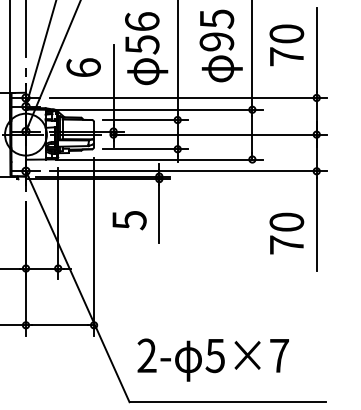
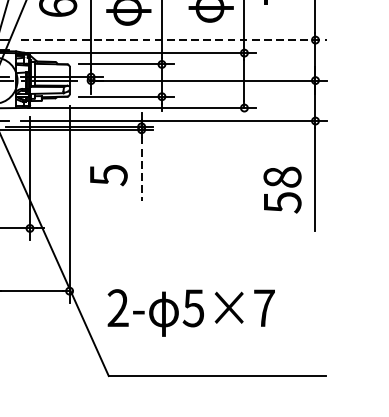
line: (188, 97) -> (173, 39), solid -> dashed
line: (159, 214) -> (141, 168), solid -> dashed
text: (286, 233) -> (282, 189), 70 -> 58
text: (212, 359) -> (190, 312), moved

